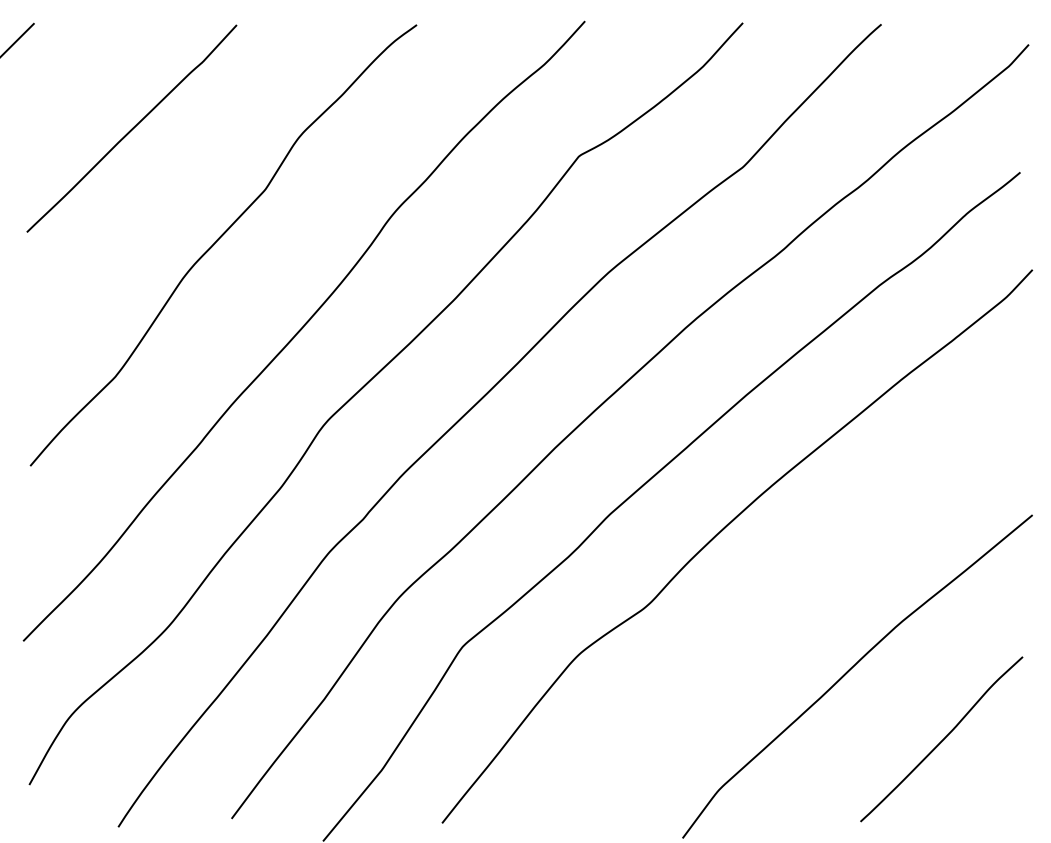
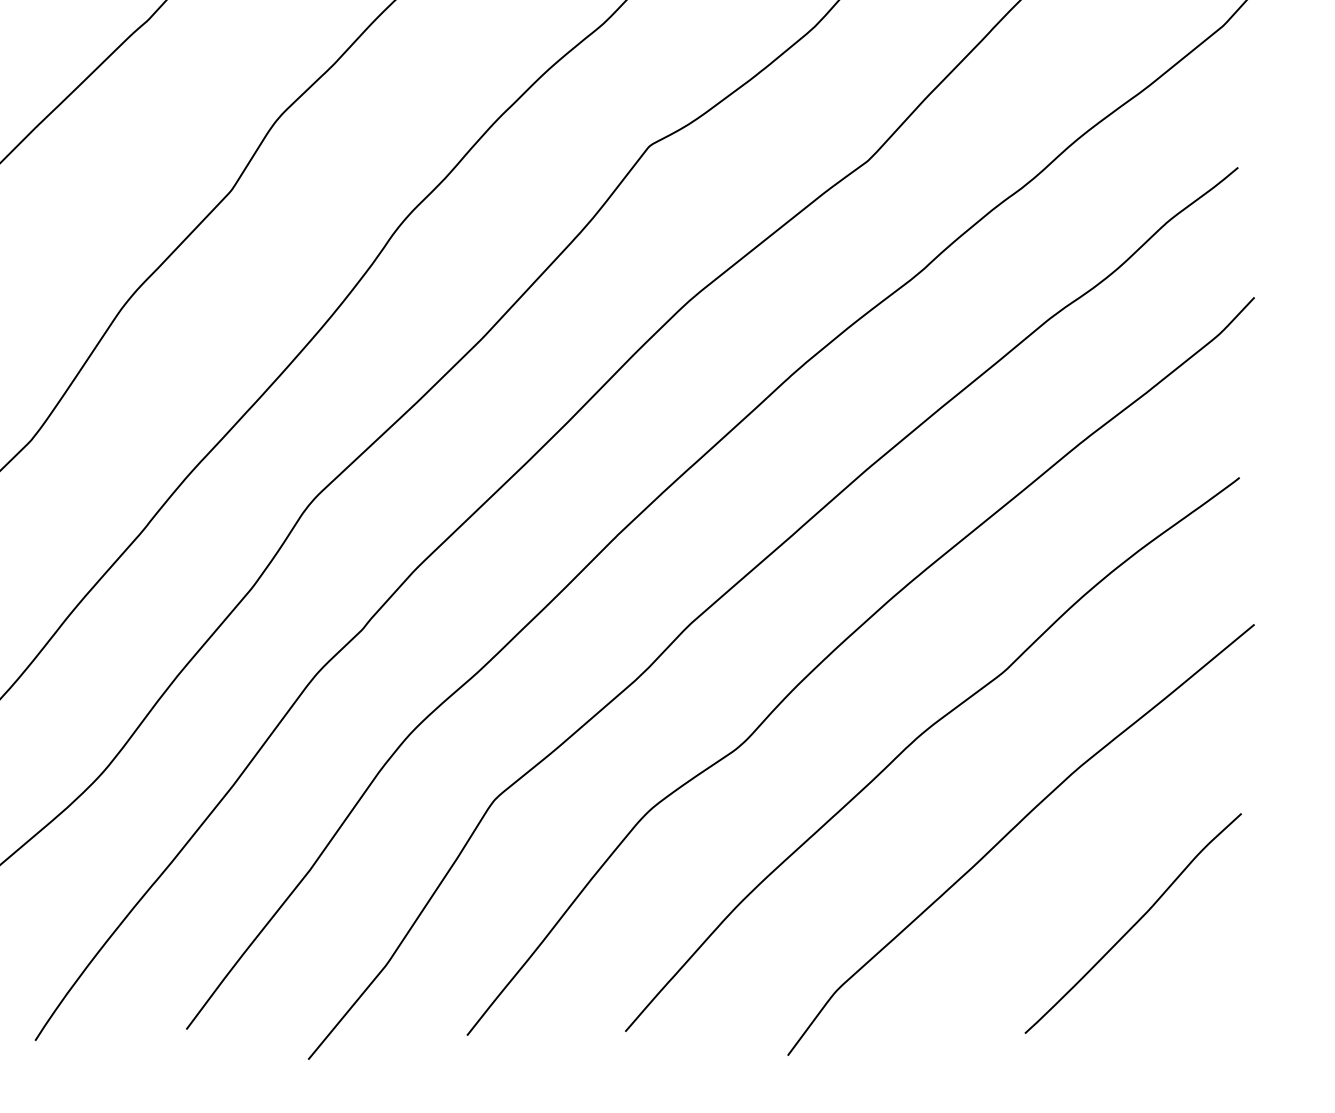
curve: (782, 599) -> (920, 737), added

